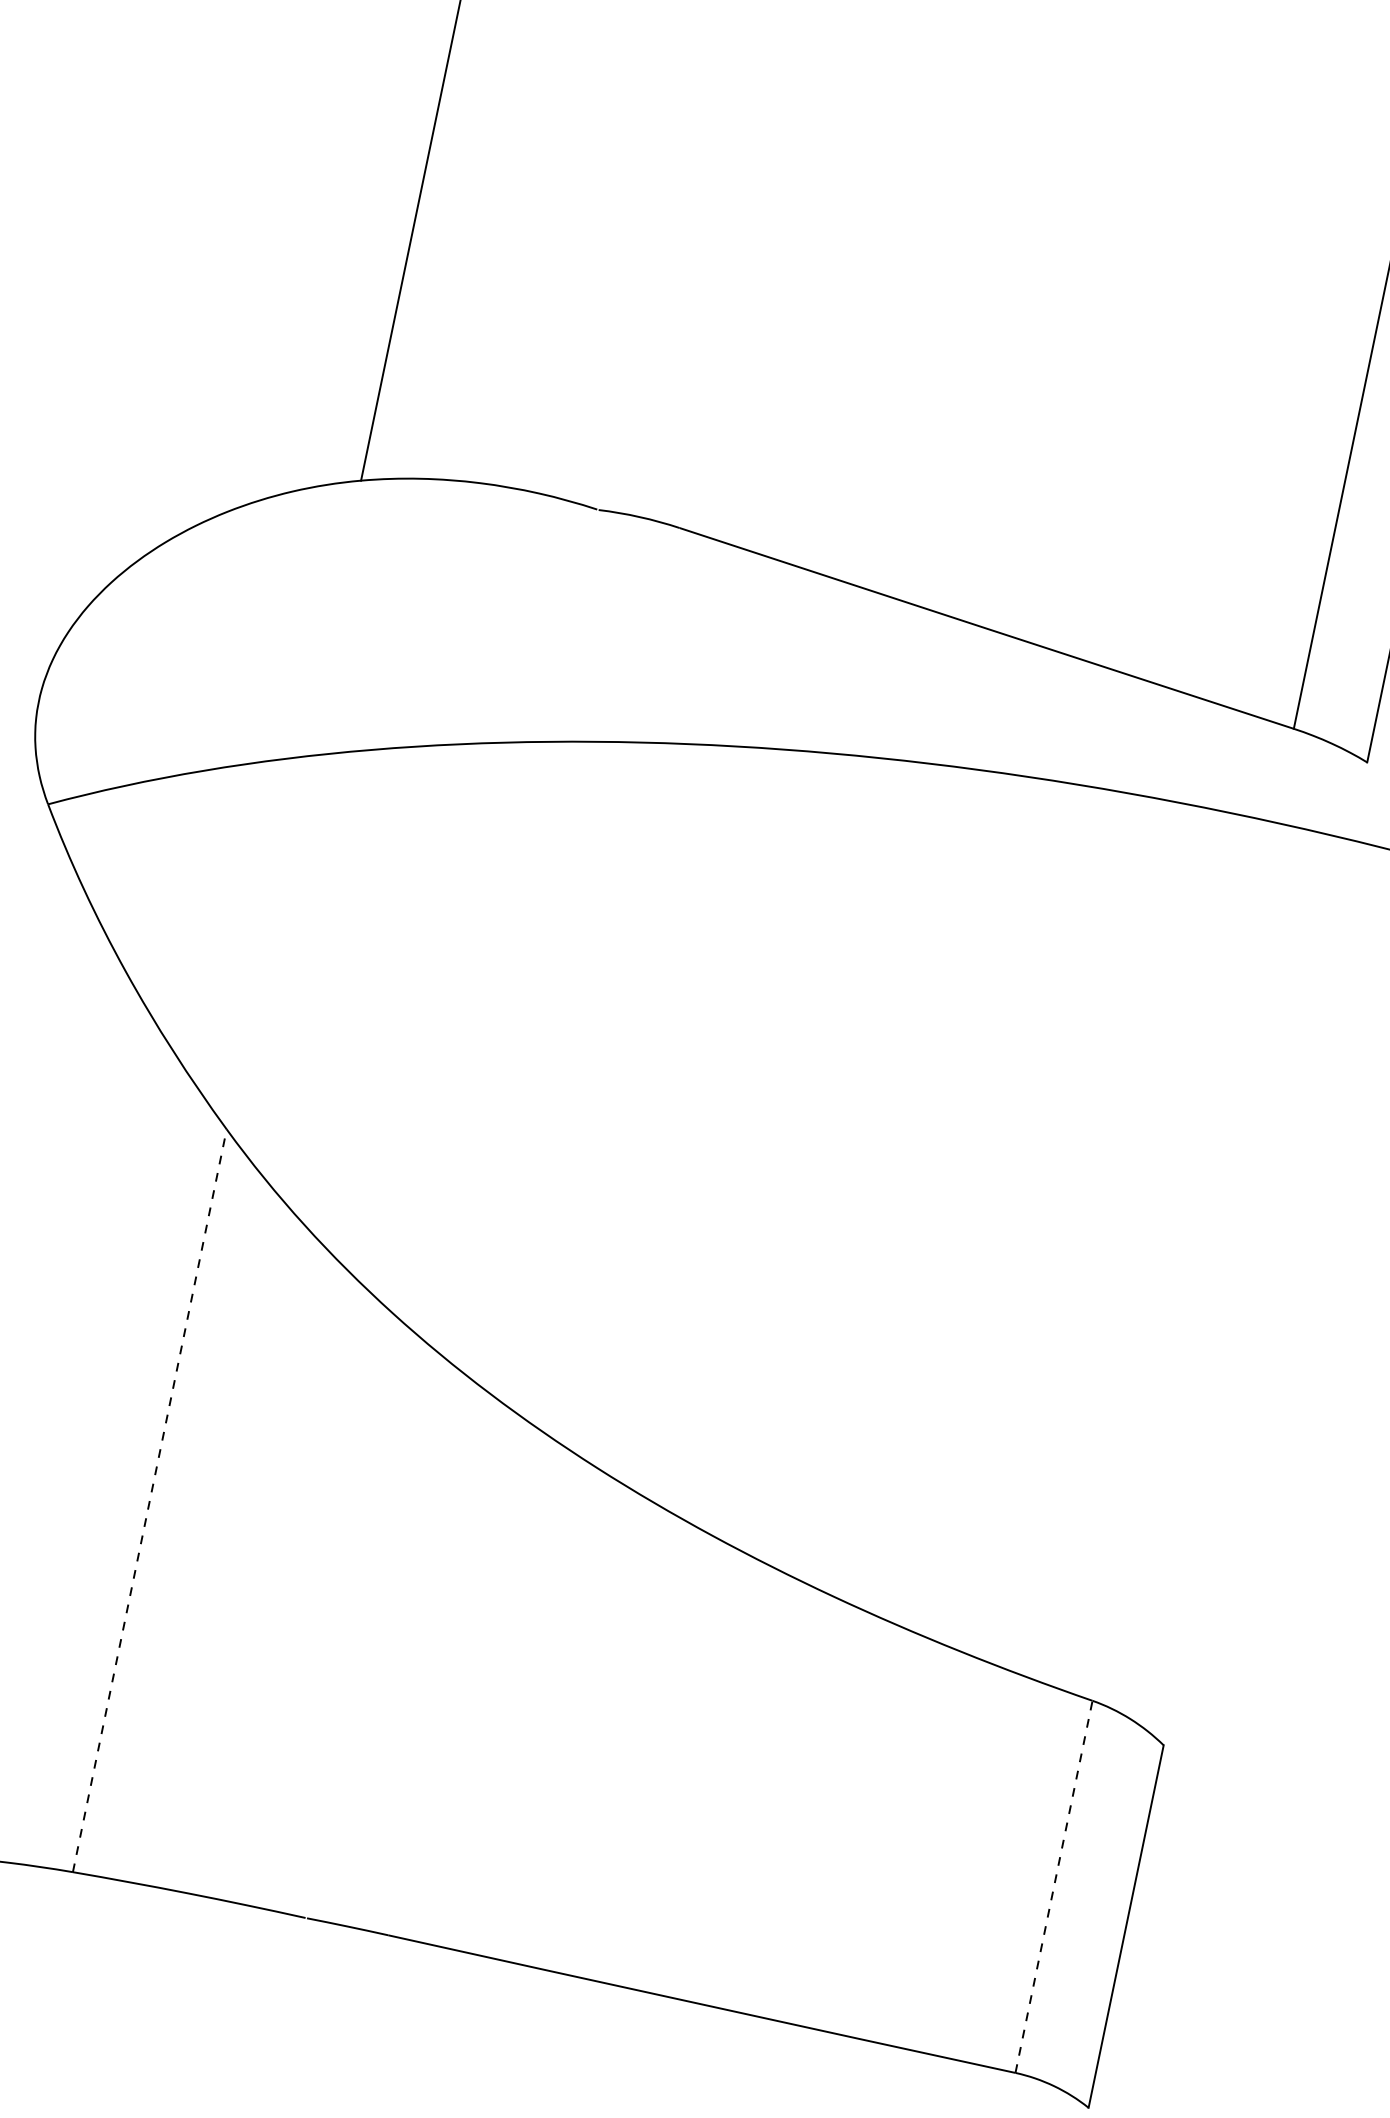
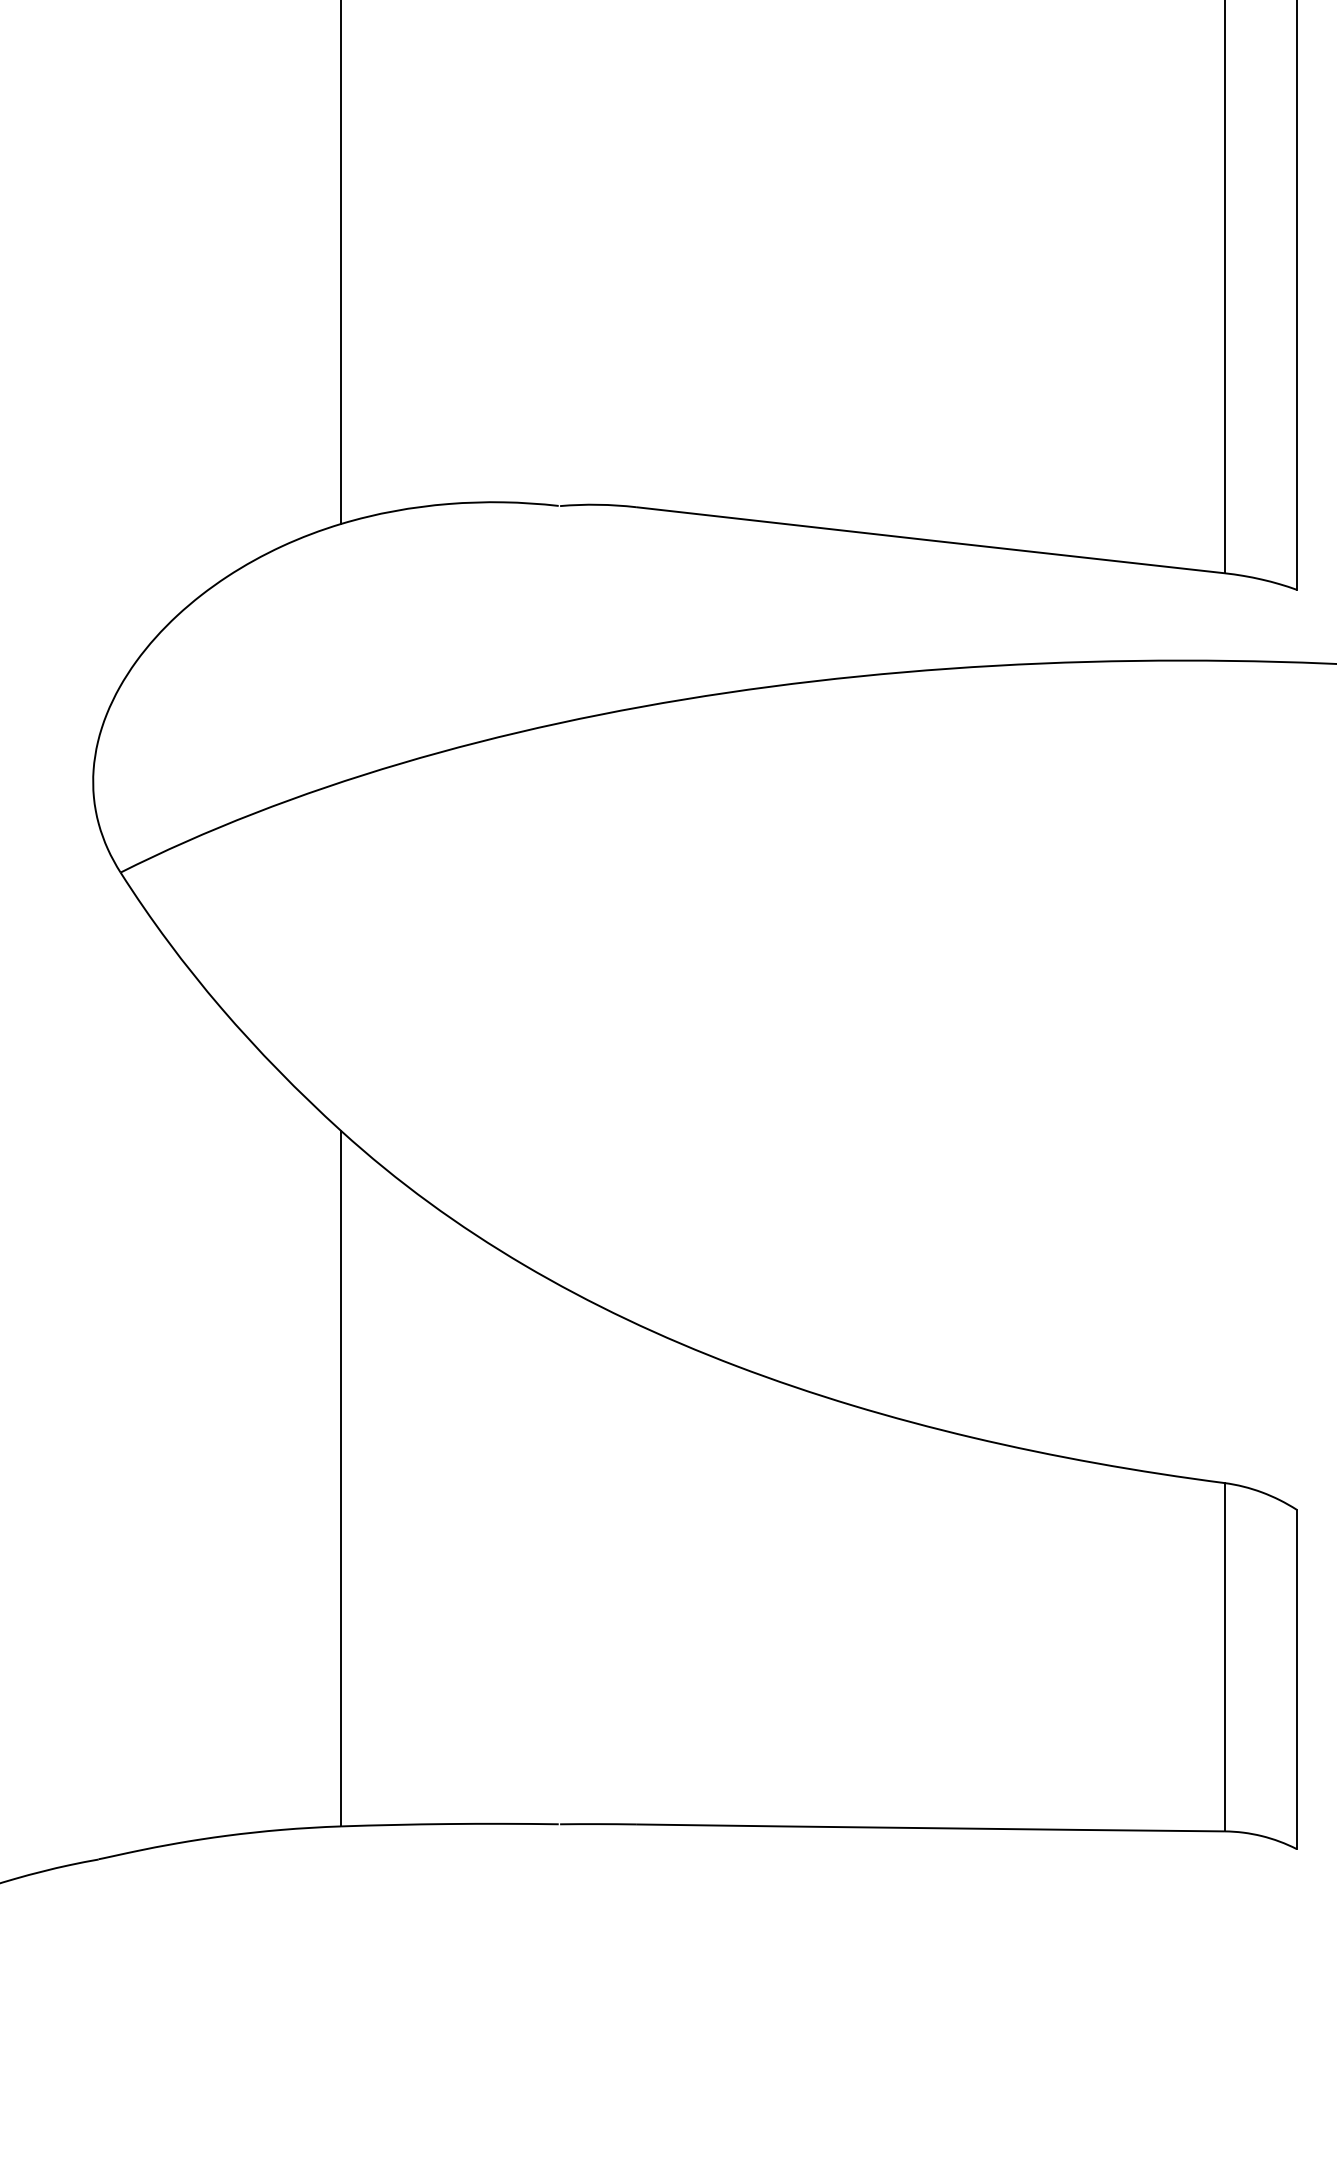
line: (150, 1500) -> (341, 1478), dashed -> solid
line: (1053, 1886) -> (1224, 1656), dashed -> solid

